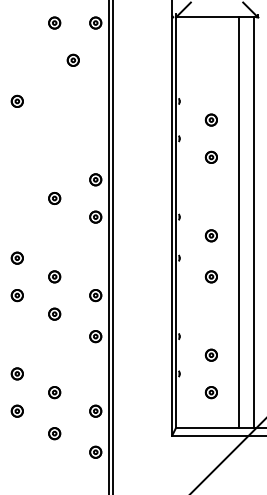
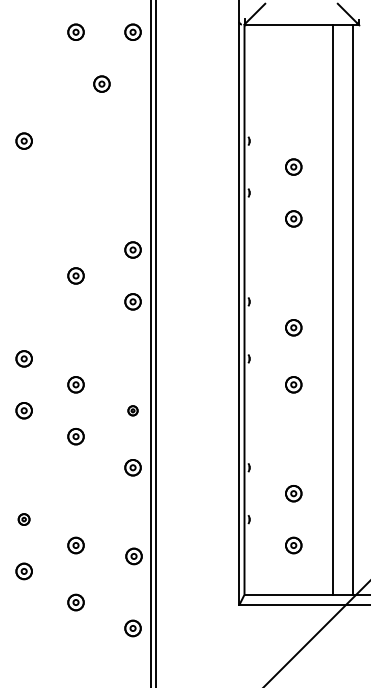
part: (95, 295) -> (132, 410), size x0.6
part: (16, 373) -> (23, 519), size x0.7
part: (95, 411) -> (133, 556), moved

